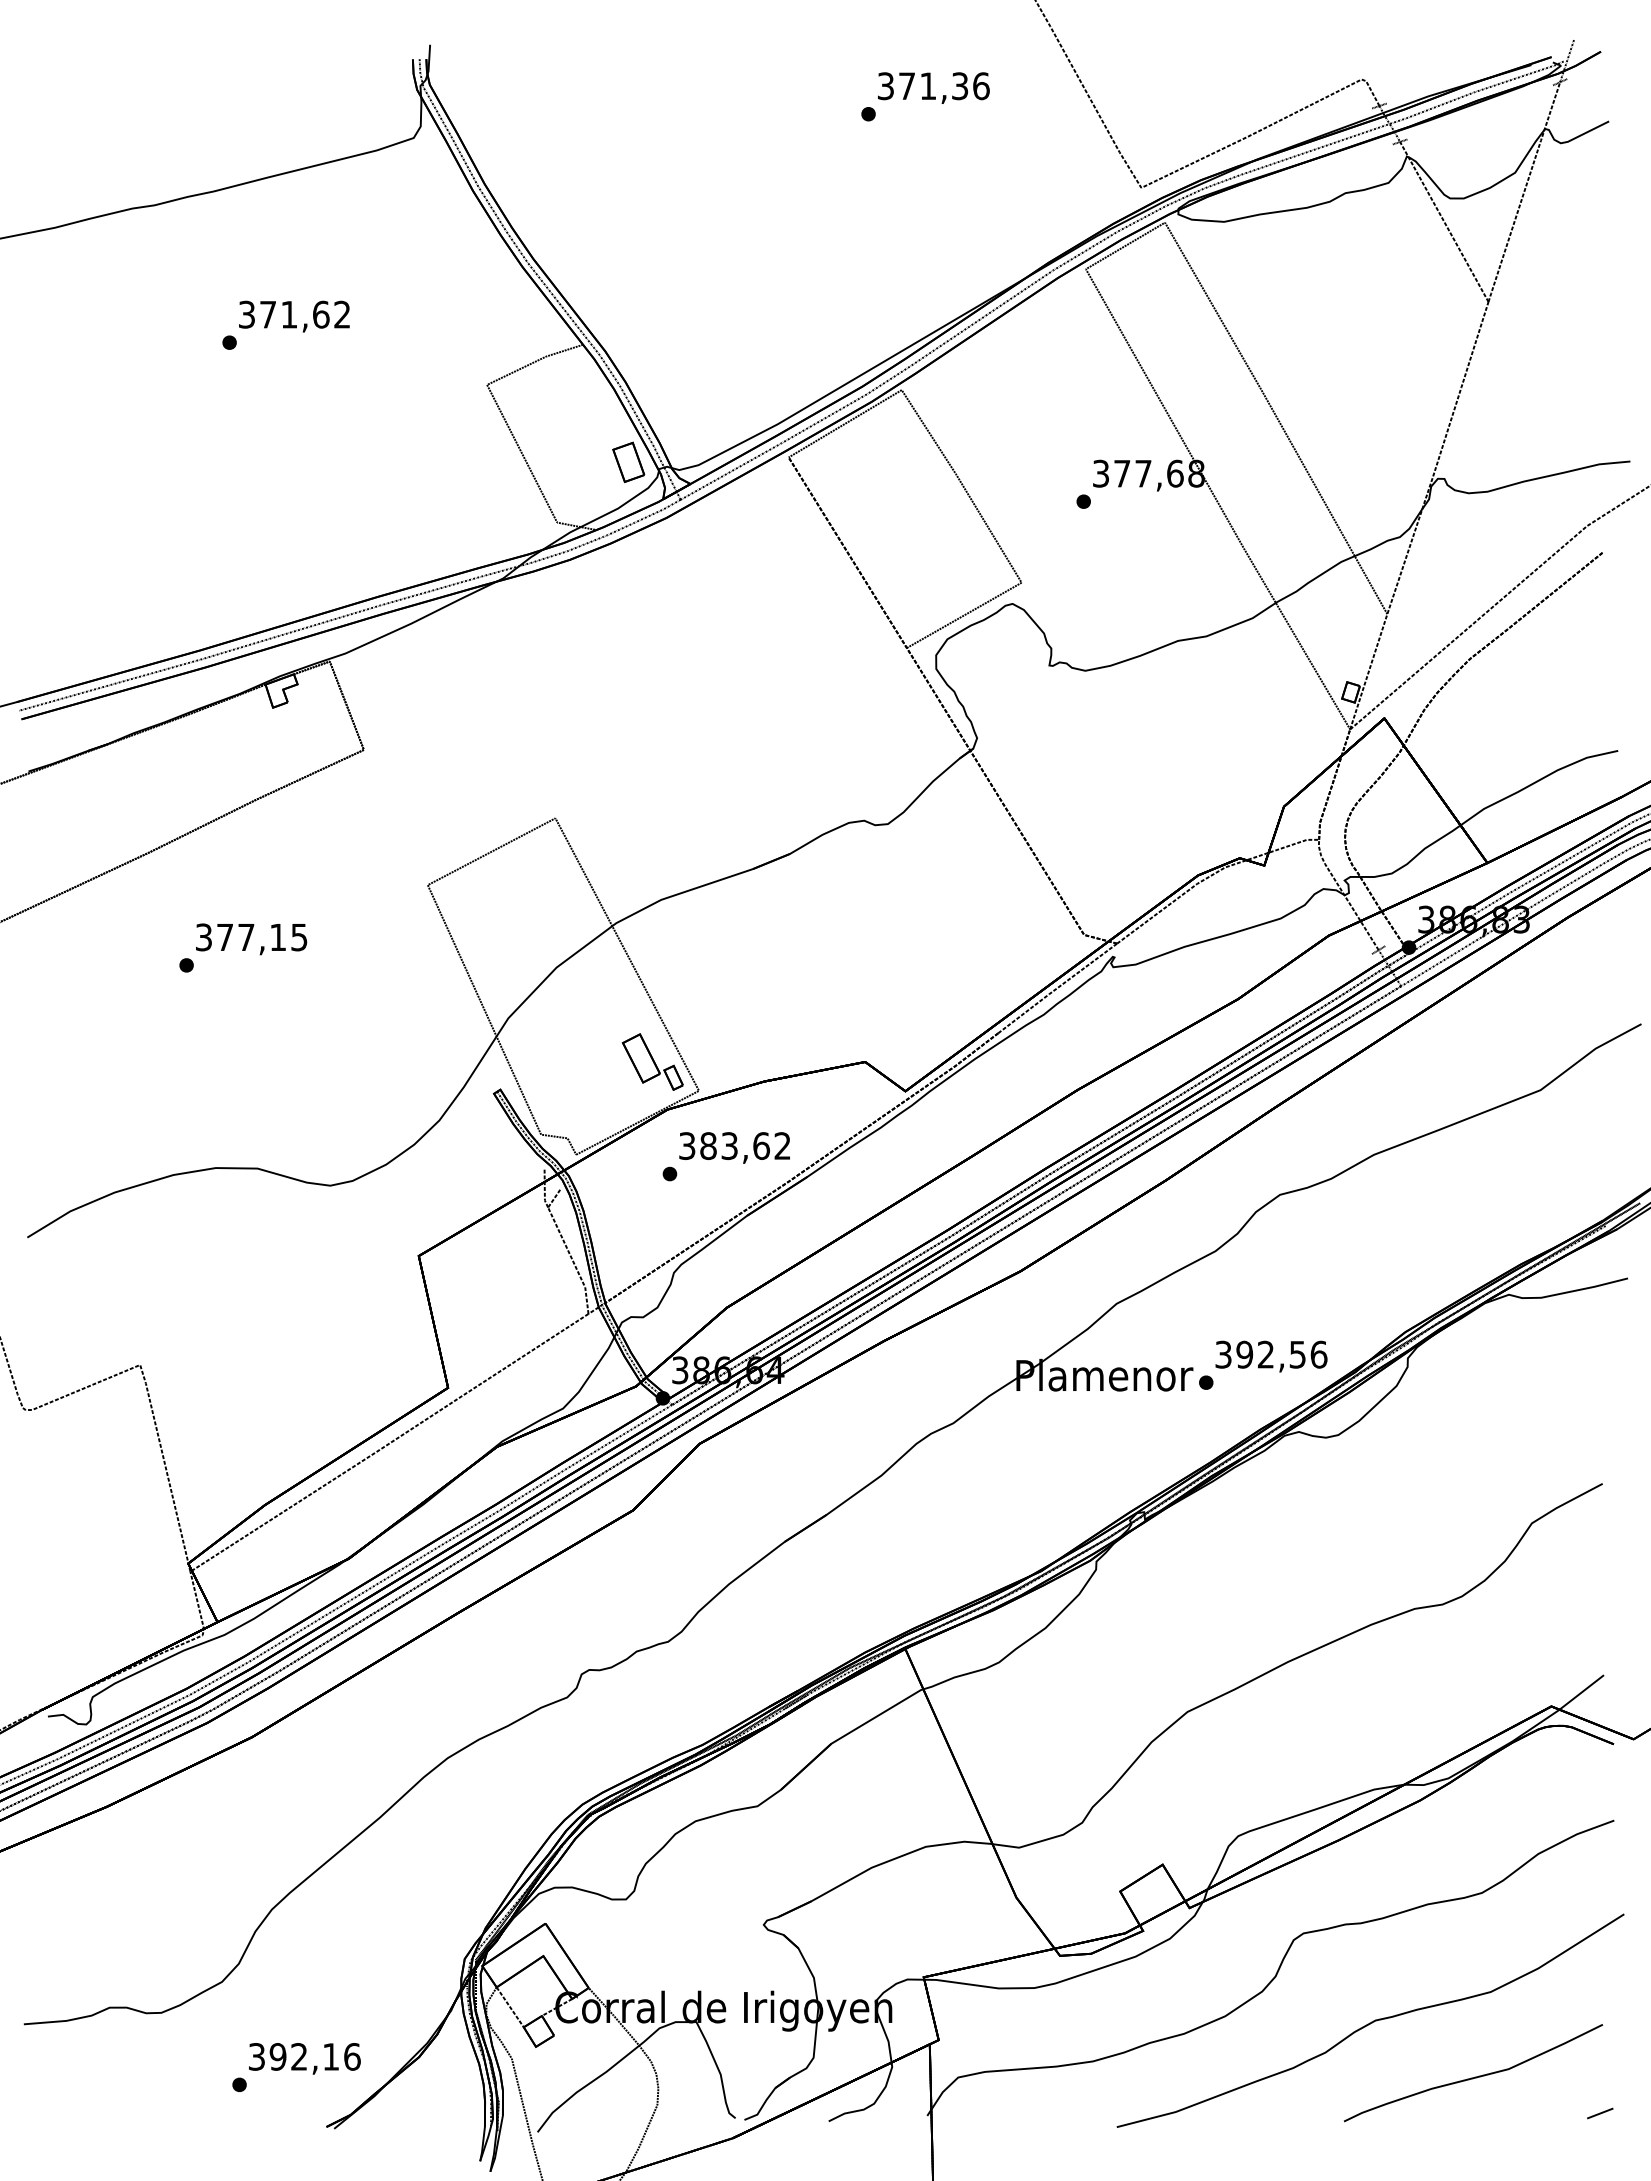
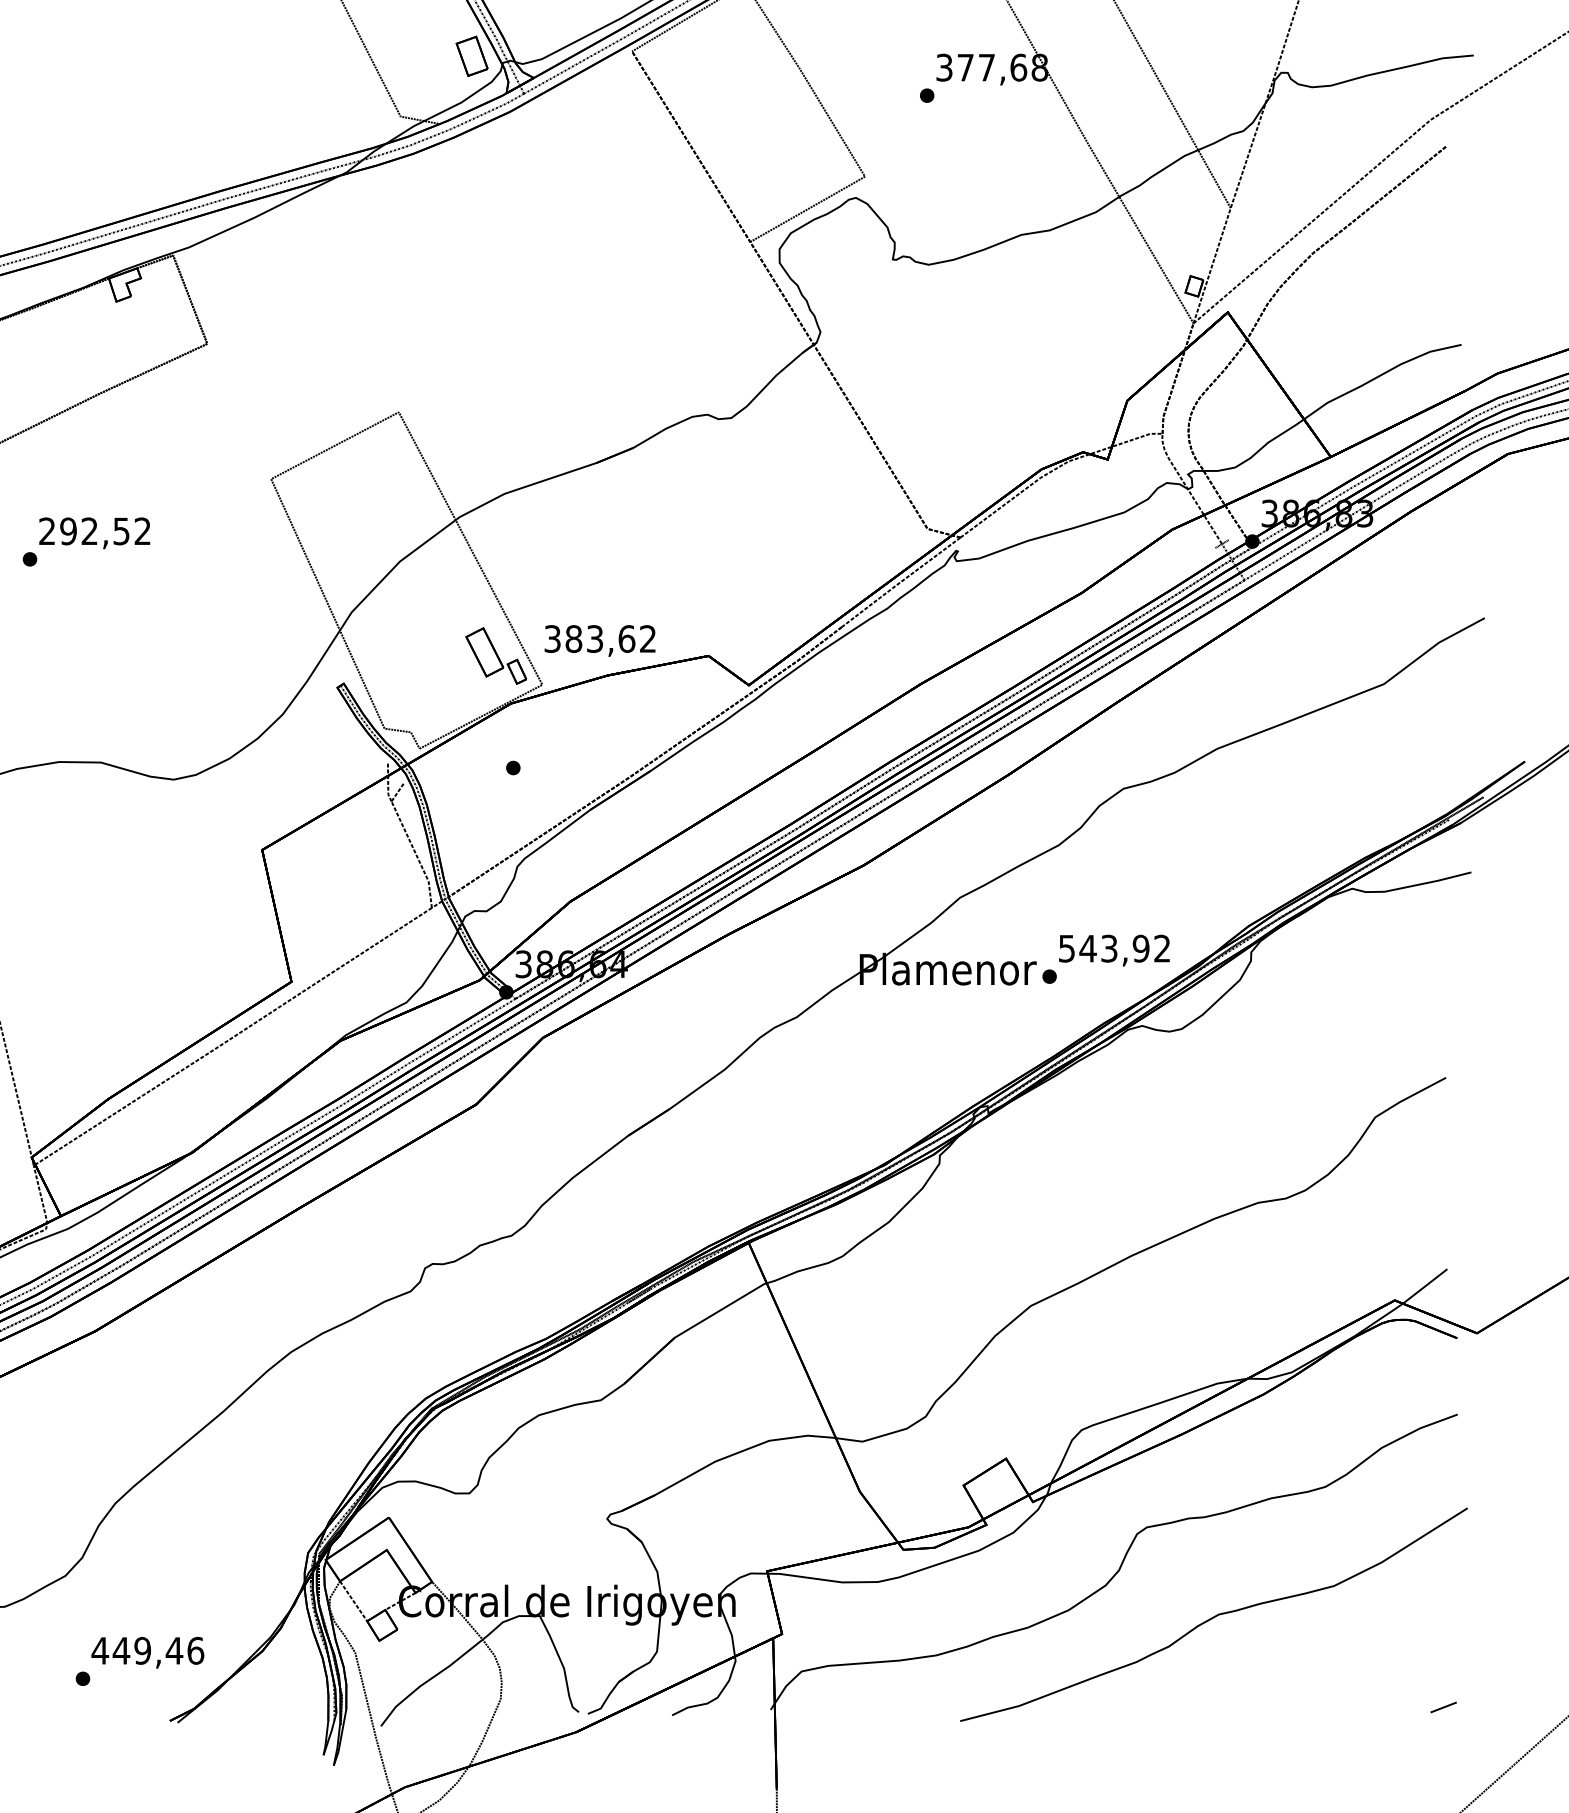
text: (251, 937) -> (94, 531), 377,15 -> 292,52
text: (734, 1147) -> (599, 640), moved
text: (1271, 1354) -> (1114, 948), 392,56 -> 543,92
text: (293, 2056) -> (136, 1650), 392,16 -> 449,46
curve: (1475, 2076) -> (1318, 1670), removed

